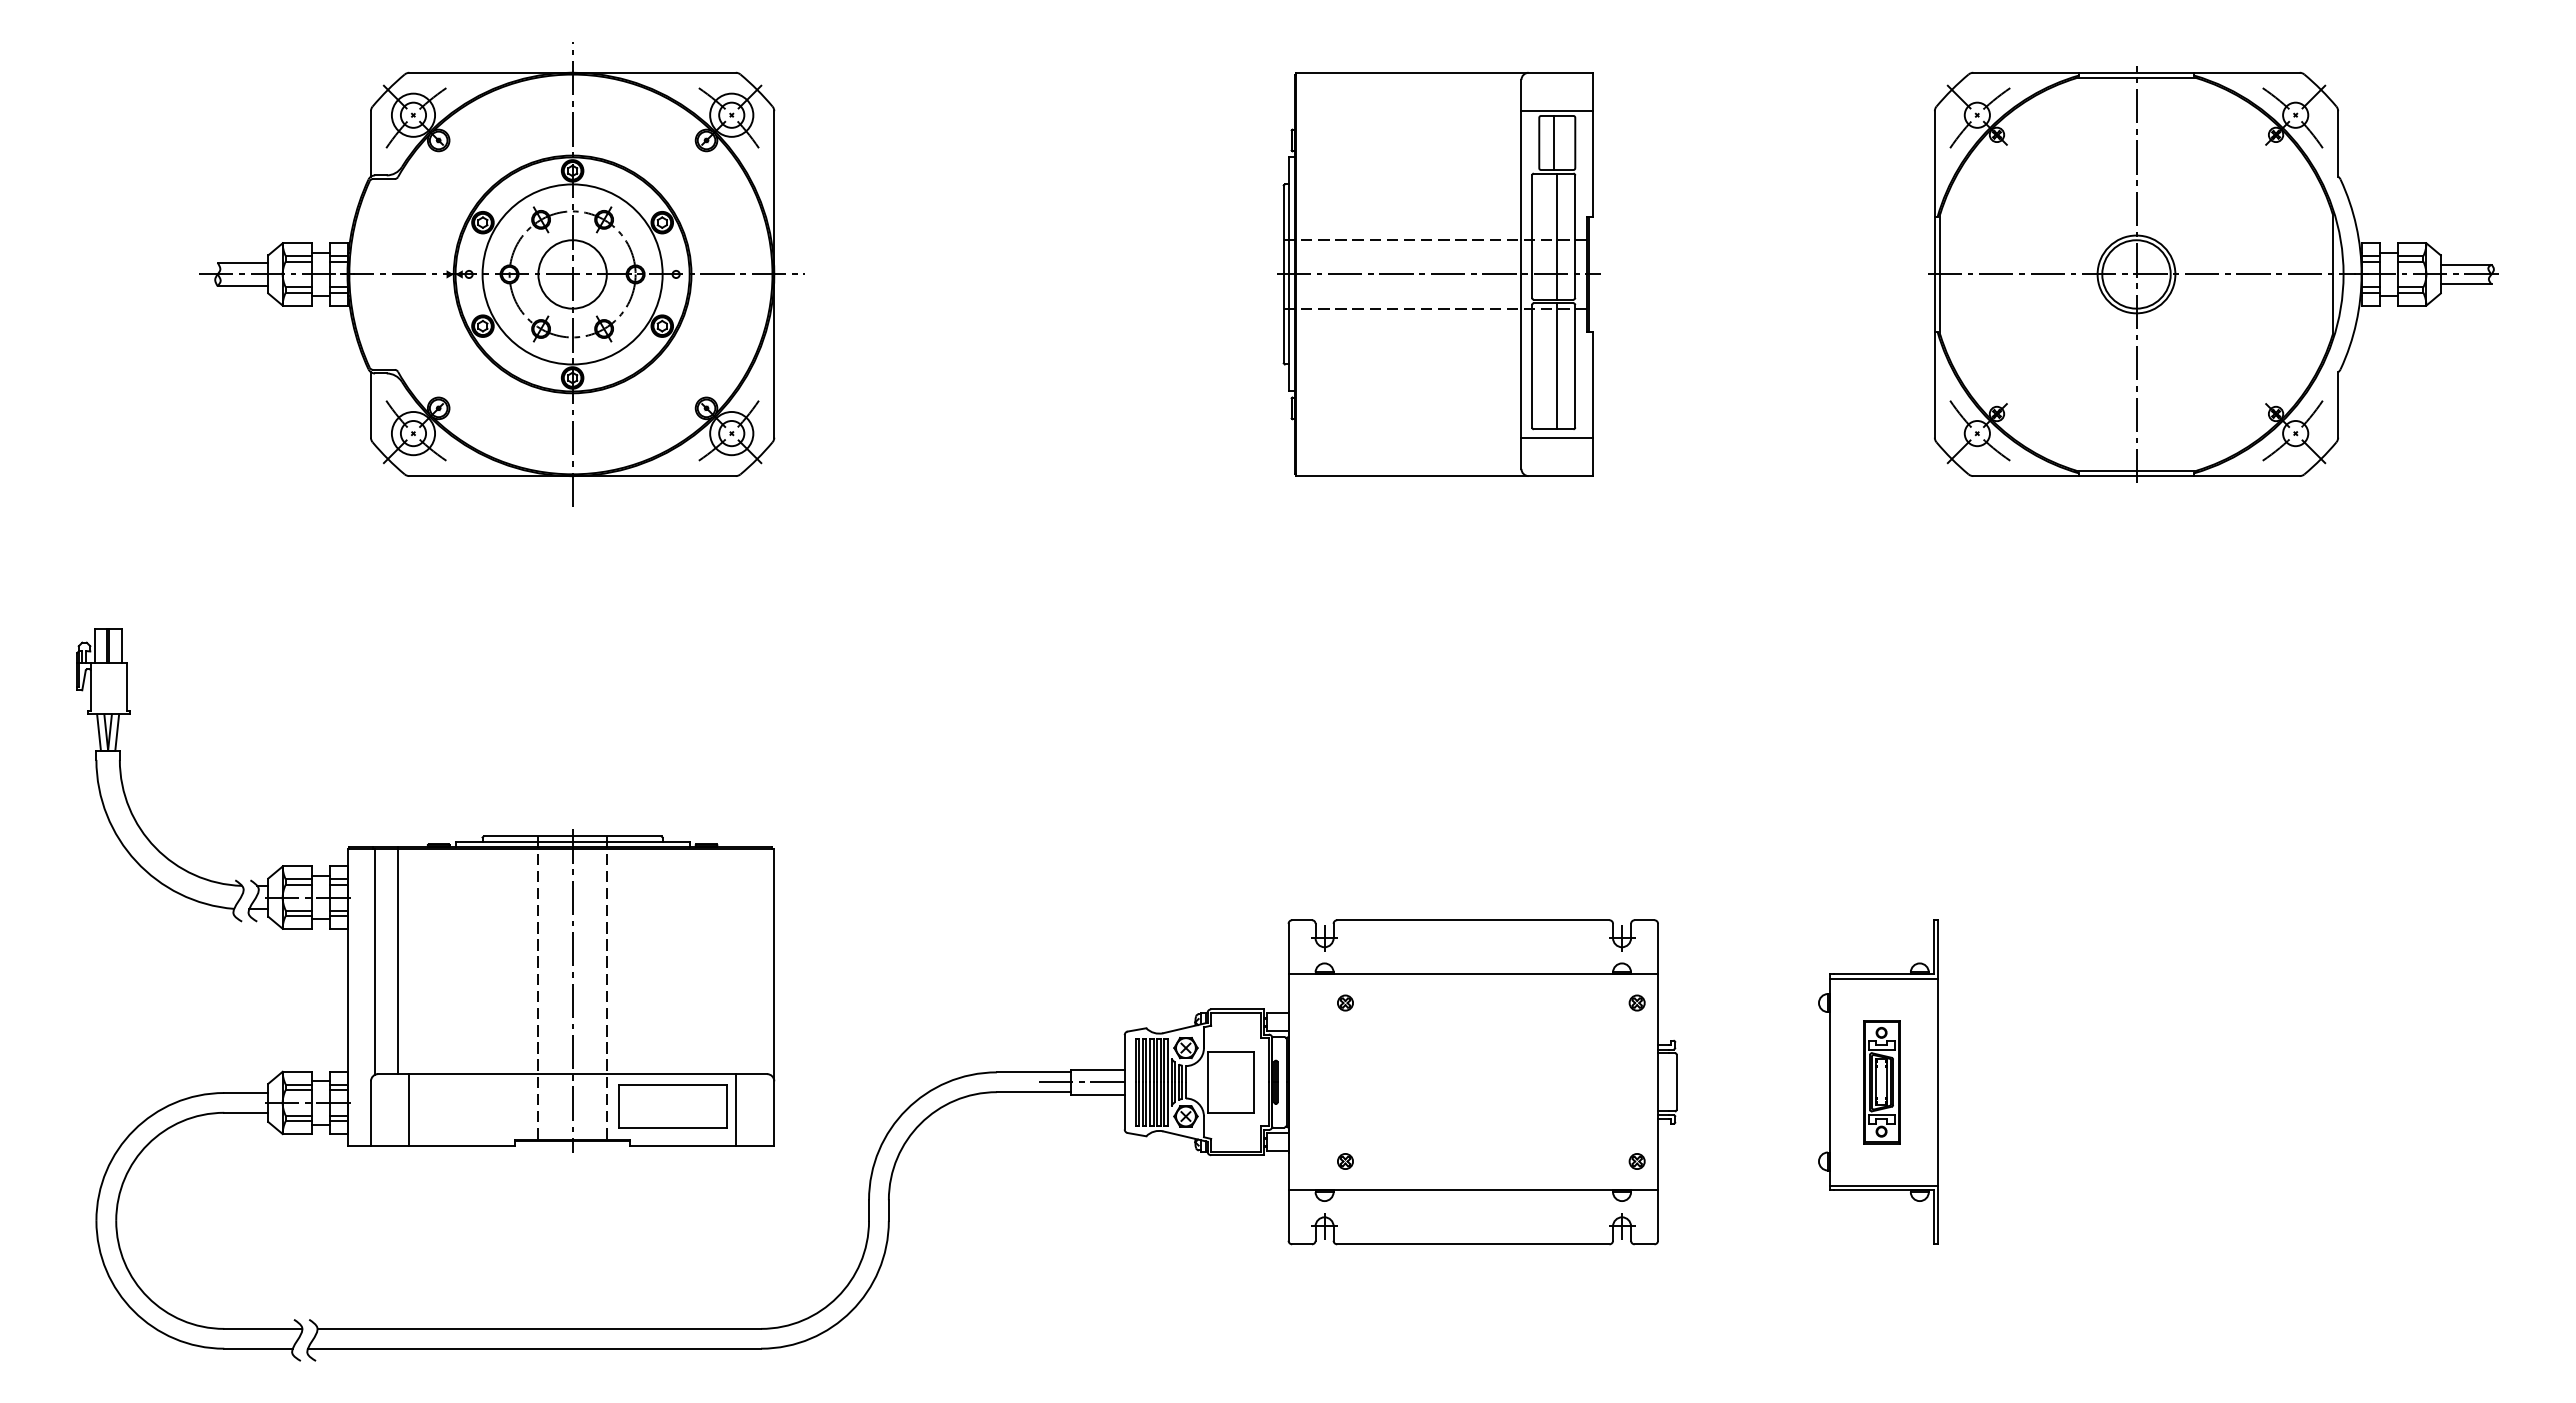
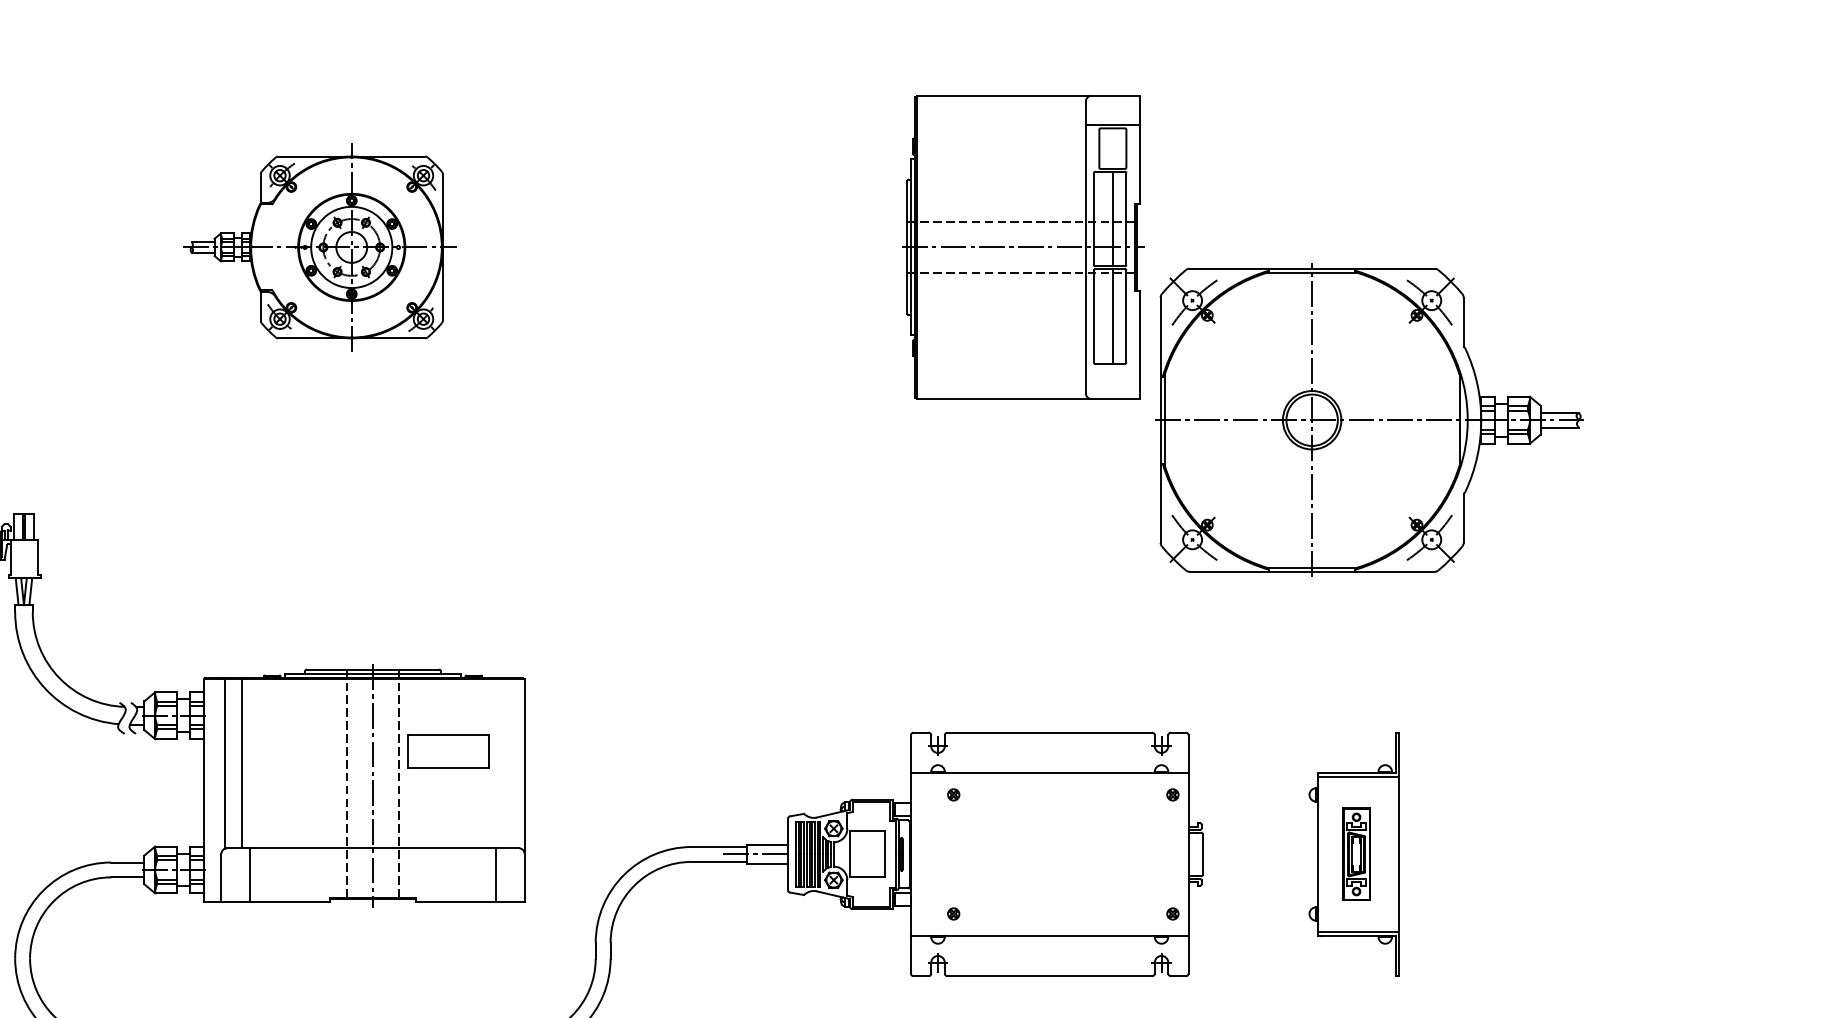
line: (1553, 143) -> (1110, 149), removed
part: (501, 274) -> (319, 247), size x0.6
part: (2213, 274) -> (1370, 420), moved
line: (1557, 437) -> (1113, 369), removed
part: (672, 1106) -> (448, 751), moved

